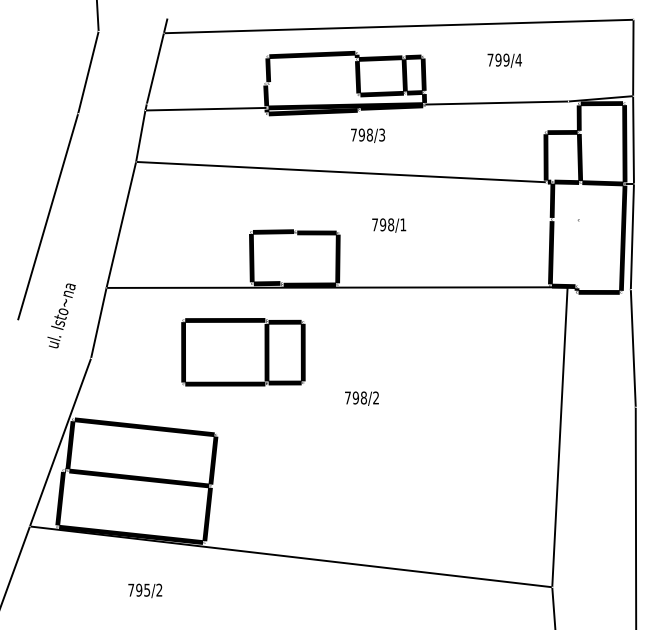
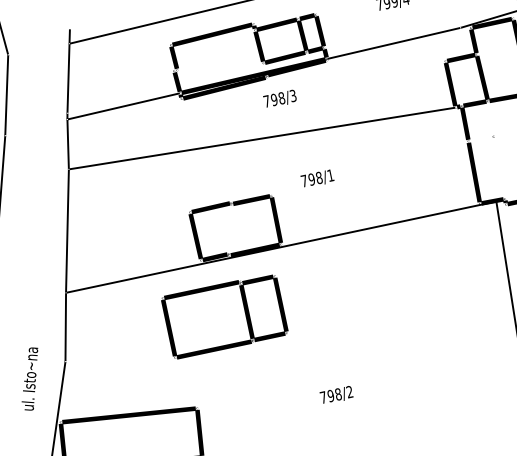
text: (61, 315) -> (30, 378), moved
part: (243, 352) -> (225, 316), moved
text: (361, 398) -> (336, 395), moved

